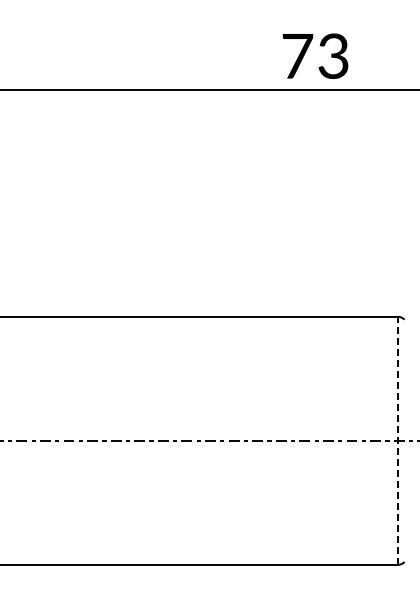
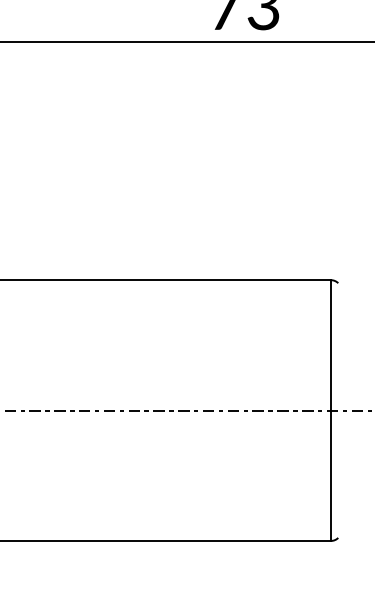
line: (397, 440) -> (330, 410), dashed -> solid

